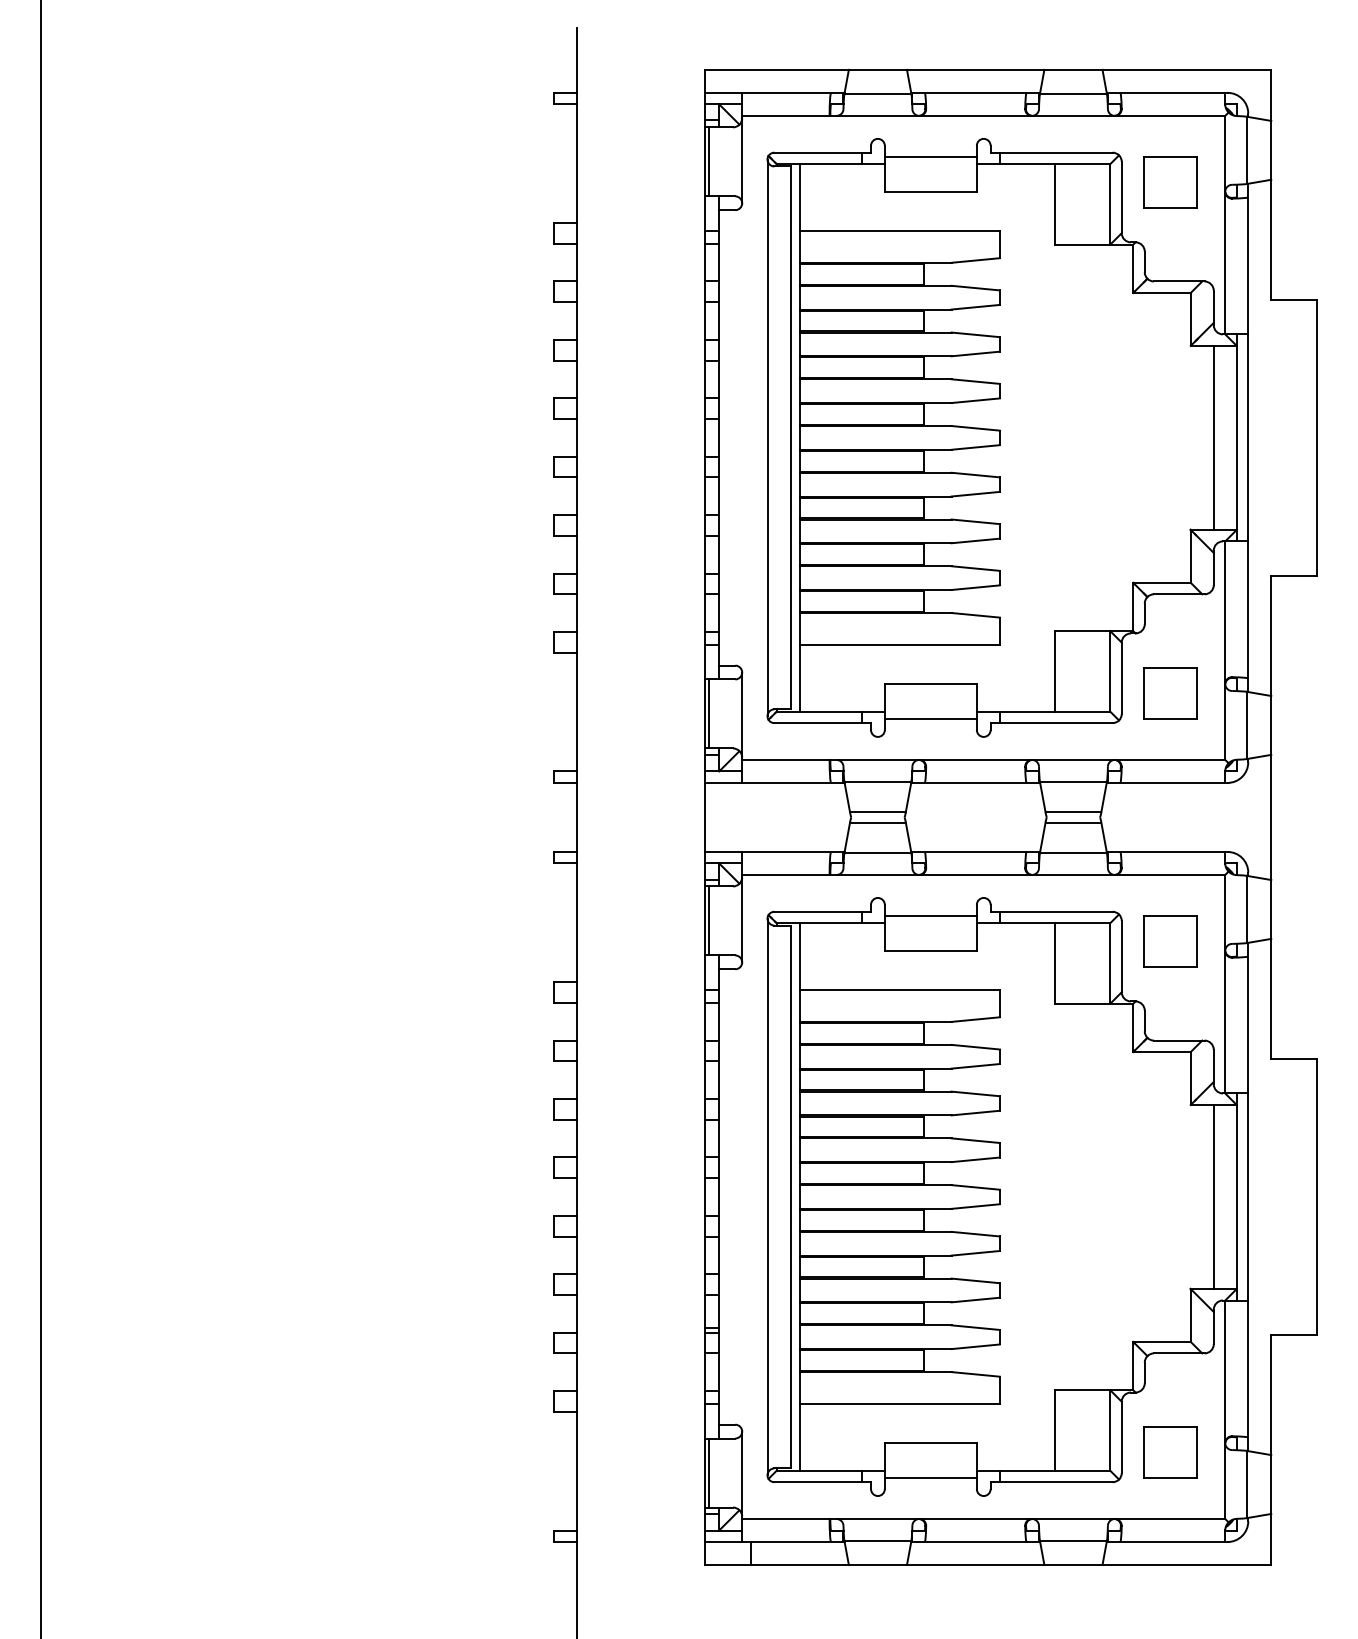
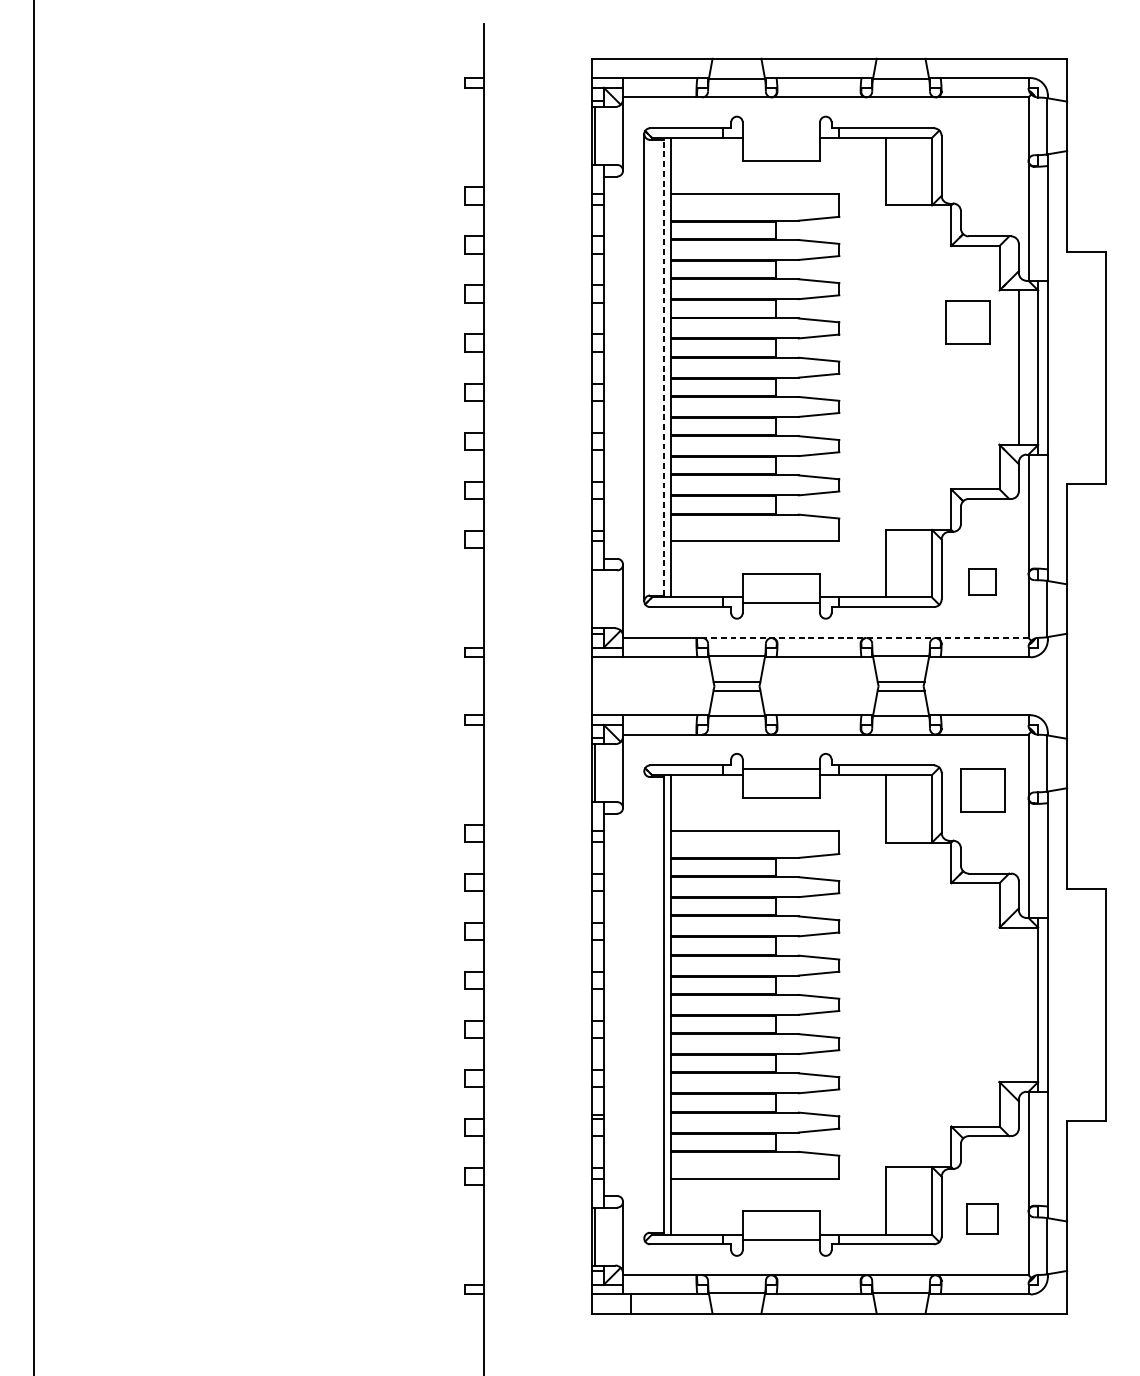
line: (930, 157) -> (781, 132), removed
part: (1170, 182) -> (967, 322), moved
line: (790, 437) -> (663, 367), solid -> dashed
part: (1170, 693) -> (982, 582), size x0.6
line: (708, 713) -> (594, 599), removed
line: (1030, 759) -> (865, 637), solid -> dashed
line: (767, 1196) -> (644, 1004), removed
line: (1213, 1196) -> (1018, 1004), removed
part: (1170, 1452) -> (982, 1219), size x0.7

